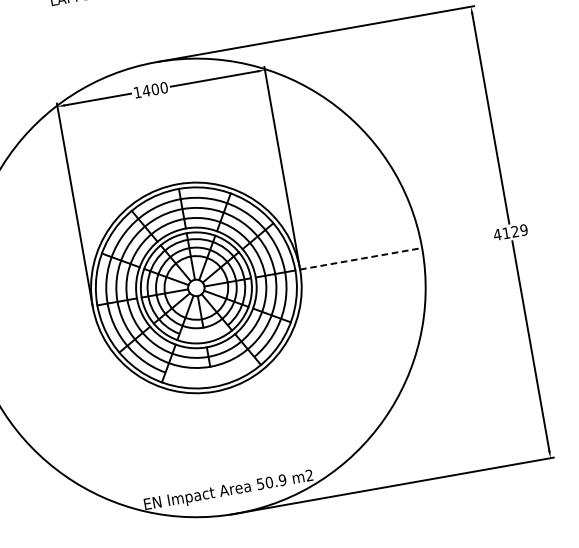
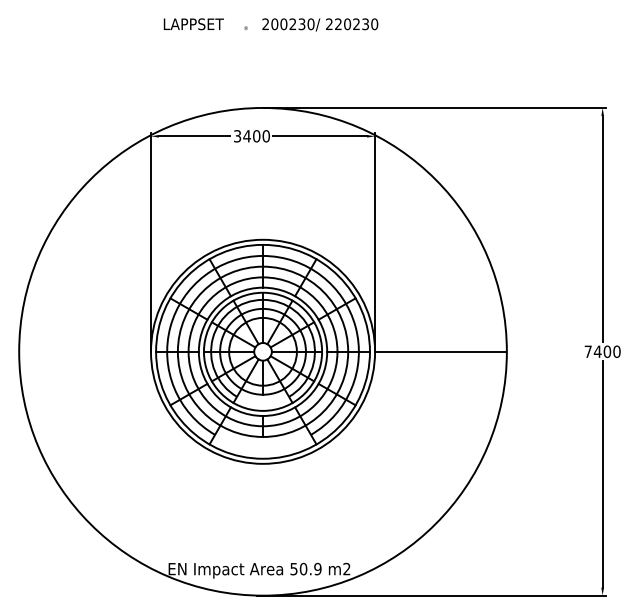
text: (137, 92) -> (237, 136), 1400 -> 3400
text: (510, 232) -> (602, 351), 4129 -> 7400
line: (360, 258) -> (440, 351), dashed -> solid

